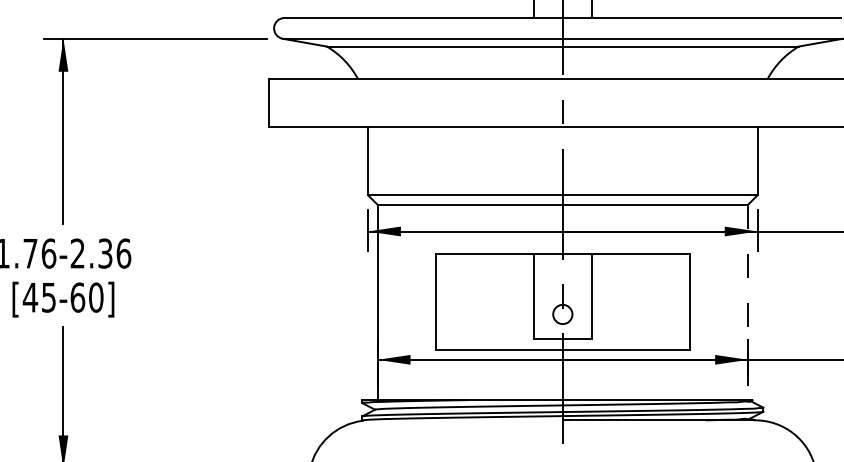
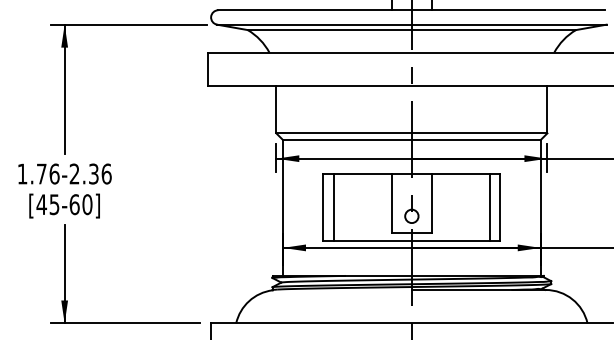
line: (450, 301) -> (333, 207), added
line: (675, 301) -> (490, 207), added
line: (747, 303) -> (540, 208), dashed -> solid

